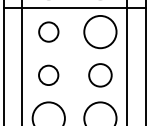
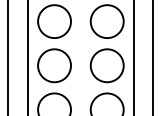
circle: (48, 31) -> (54, 21), size x1.67
circle: (48, 75) -> (54, 65), size x1.67
circle: (100, 75) -> (107, 65), size x1.43

